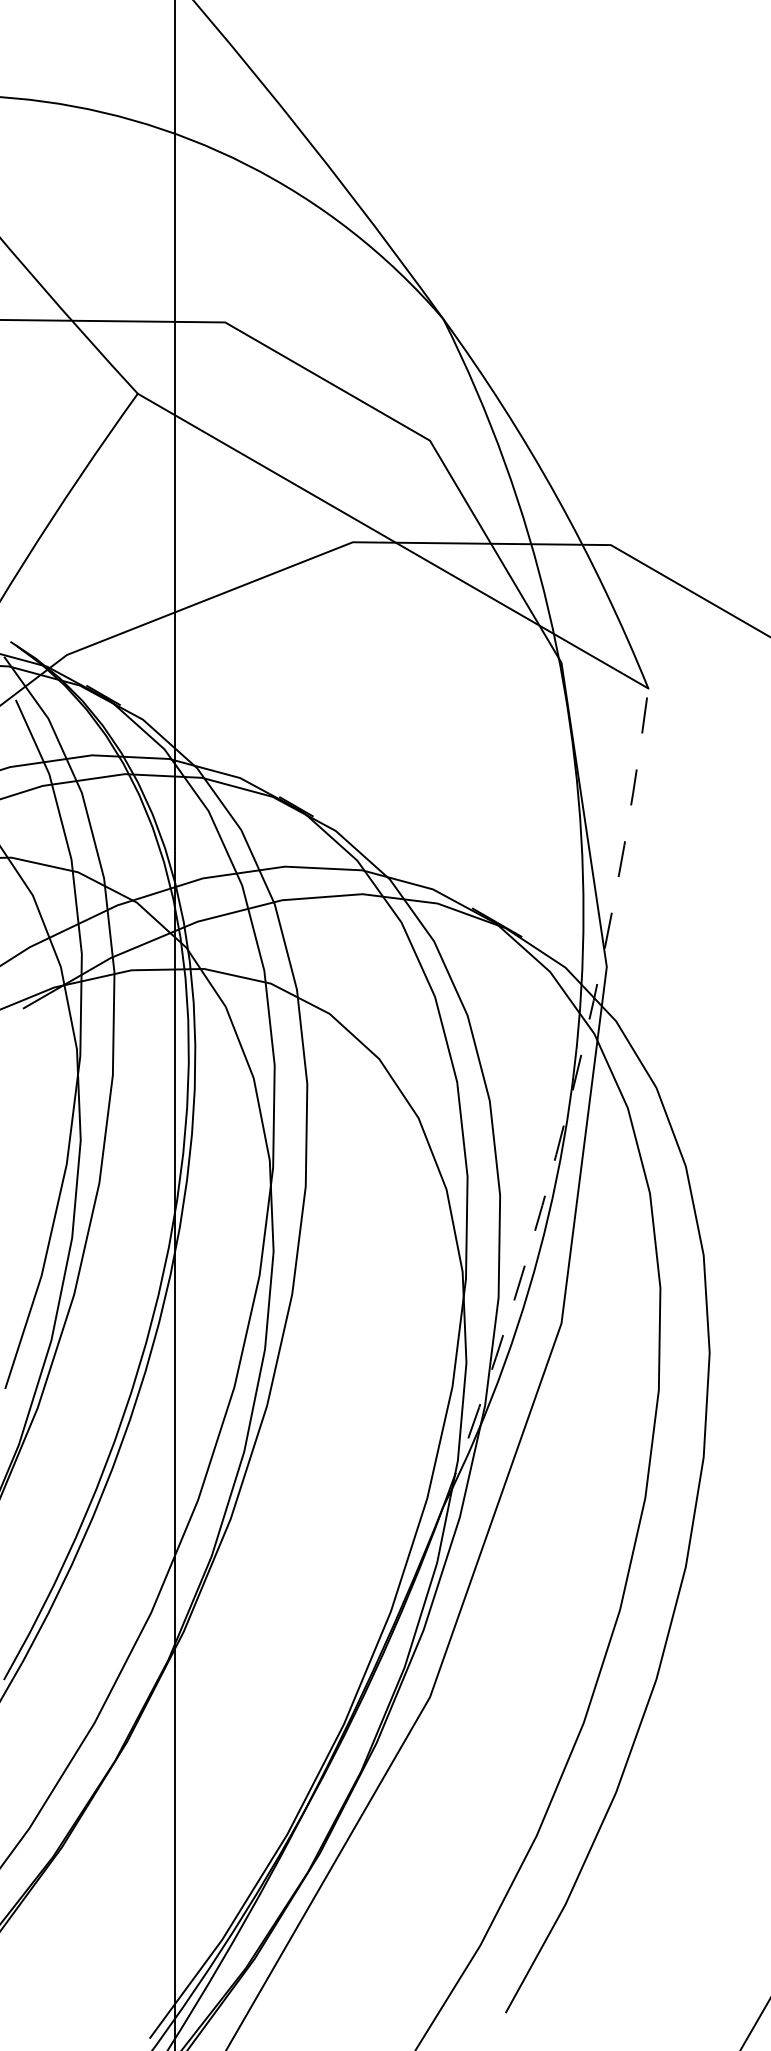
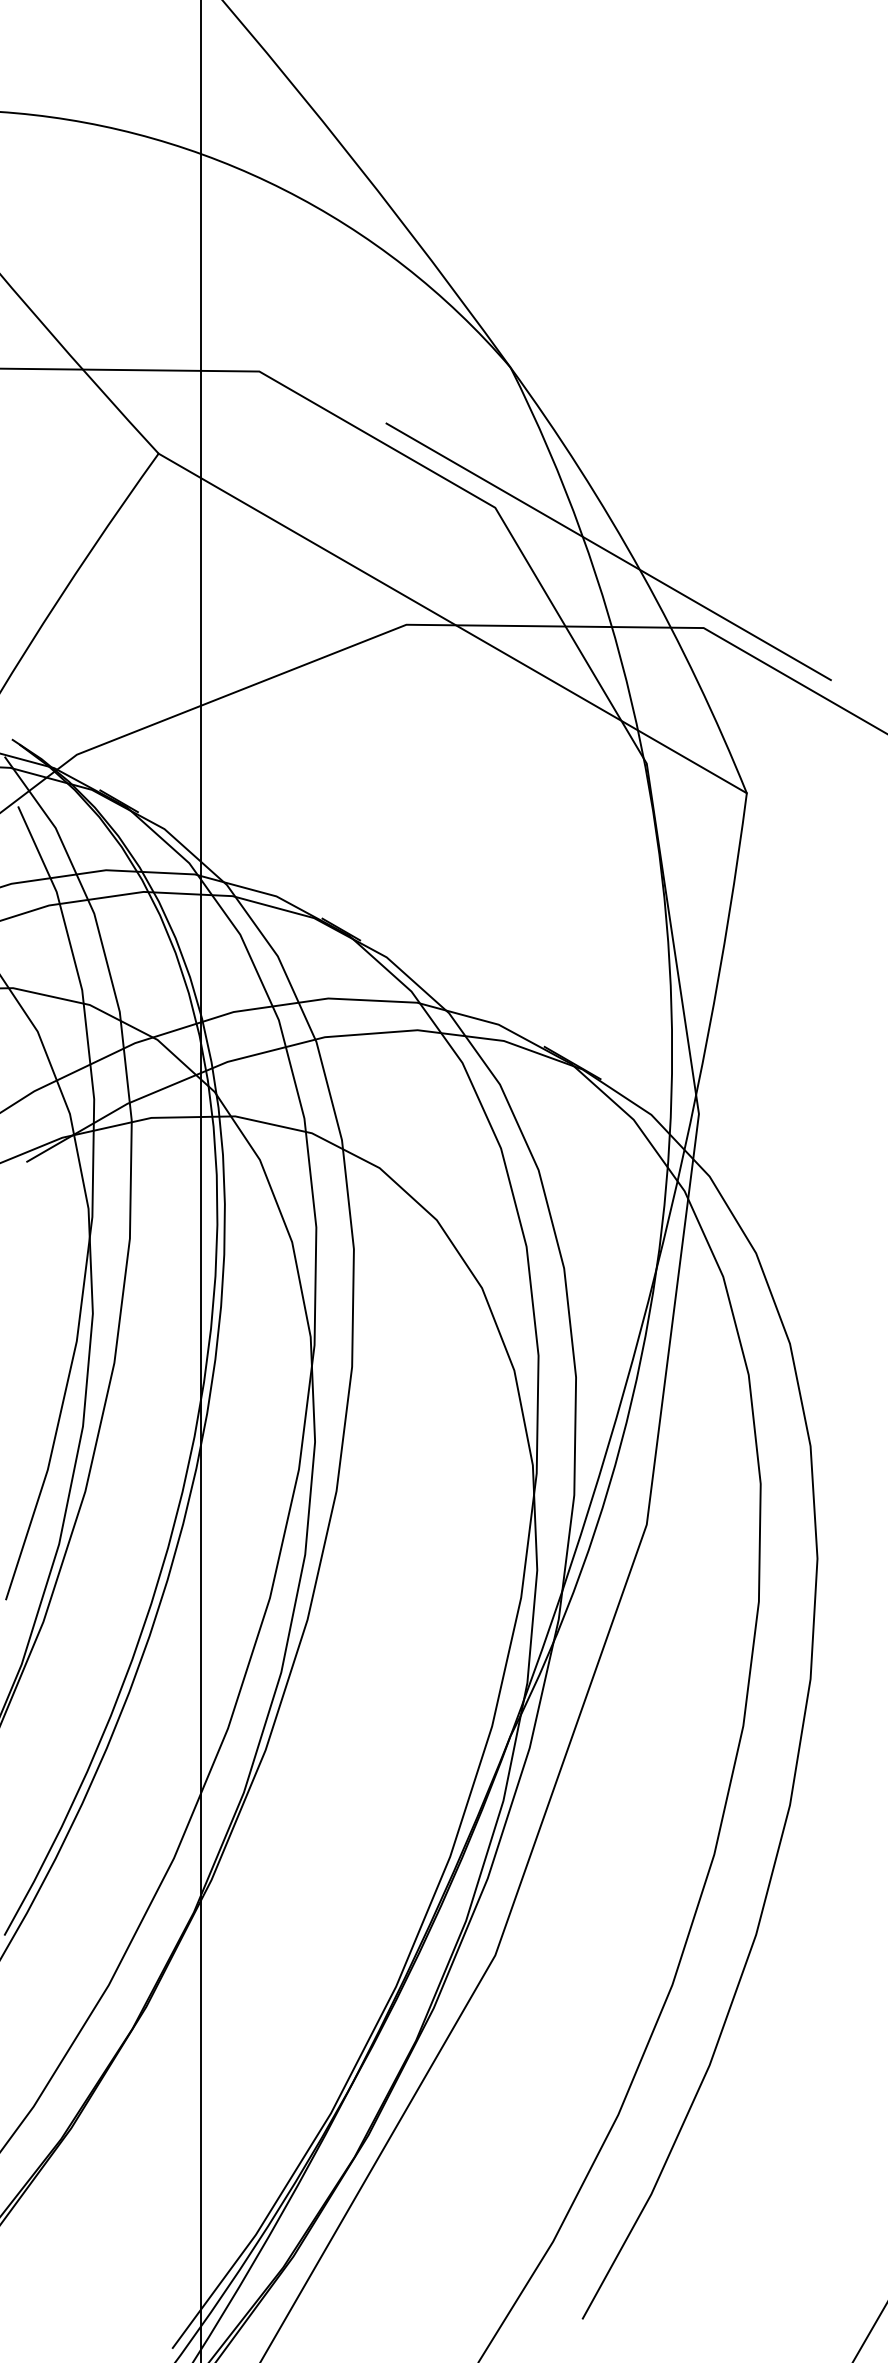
line: (528, 478) -> (608, 551), added
arc: (569, 1103) -> (656, 1271), dashed -> solid

